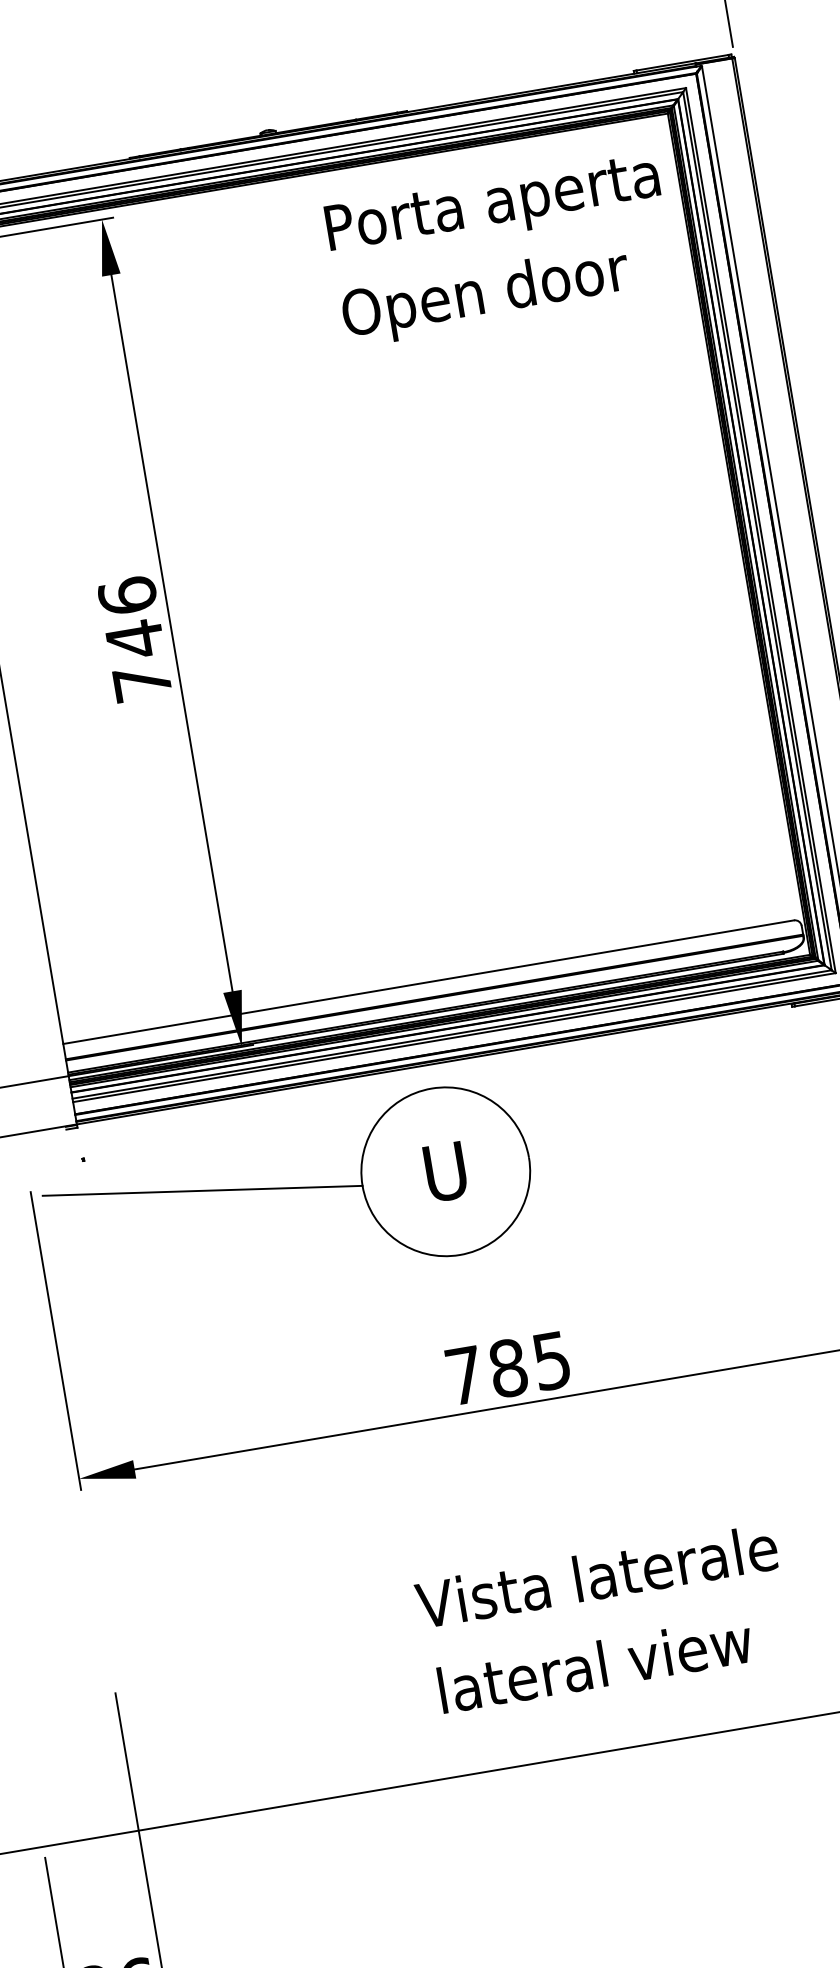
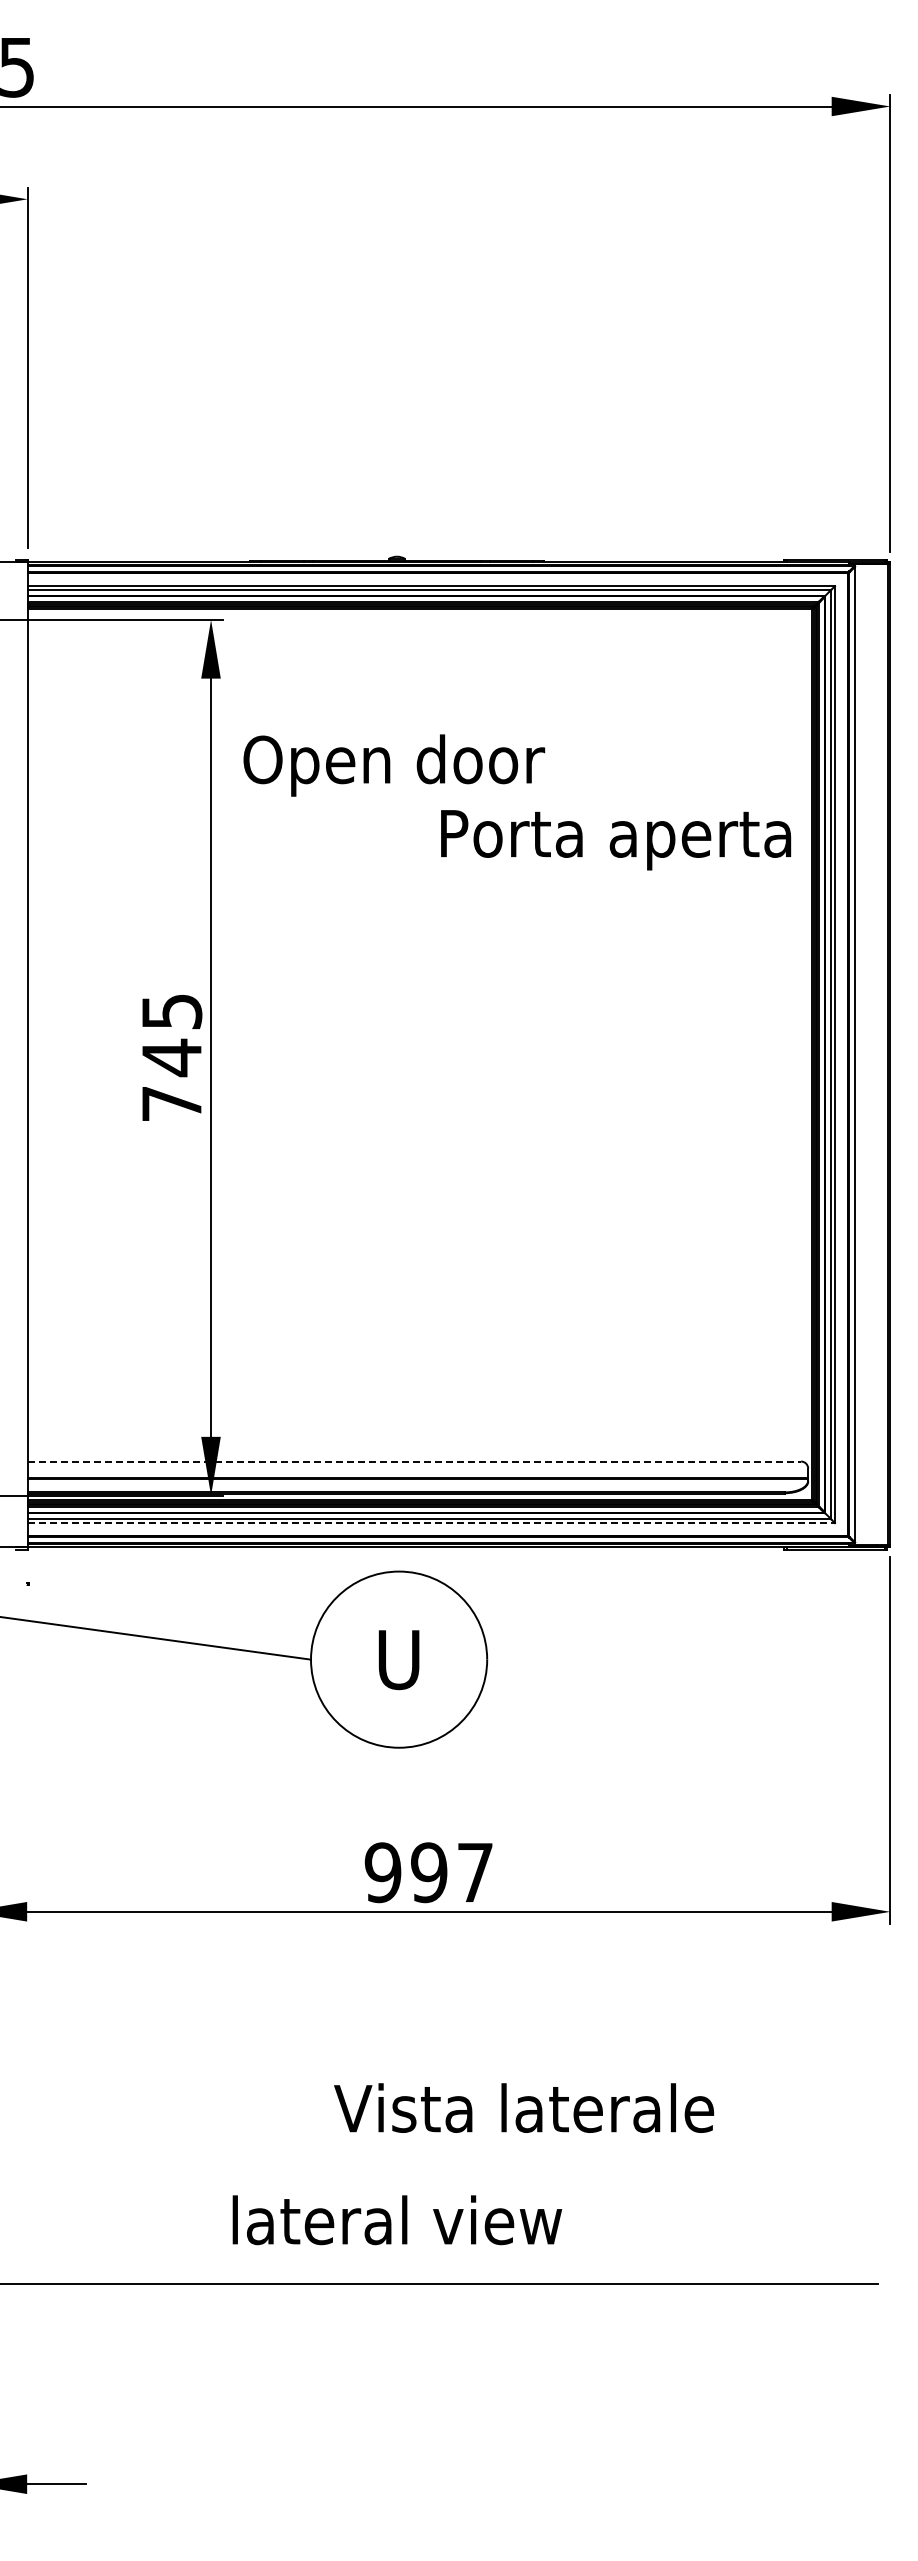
text: (493, 207) -> (616, 840), moved
text: (486, 296) -> (394, 765), moved
text: (127, 595) -> (171, 1011), 746 -> 745
line: (428, 982) -> (414, 1461), solid -> dashed
line: (454, 1037) -> (431, 1523), solid -> dashed
text: (507, 1368) -> (428, 1872), 785 -> 997
text: (597, 1575) -> (524, 2107), moved
text: (595, 1665) -> (397, 2220), moved

